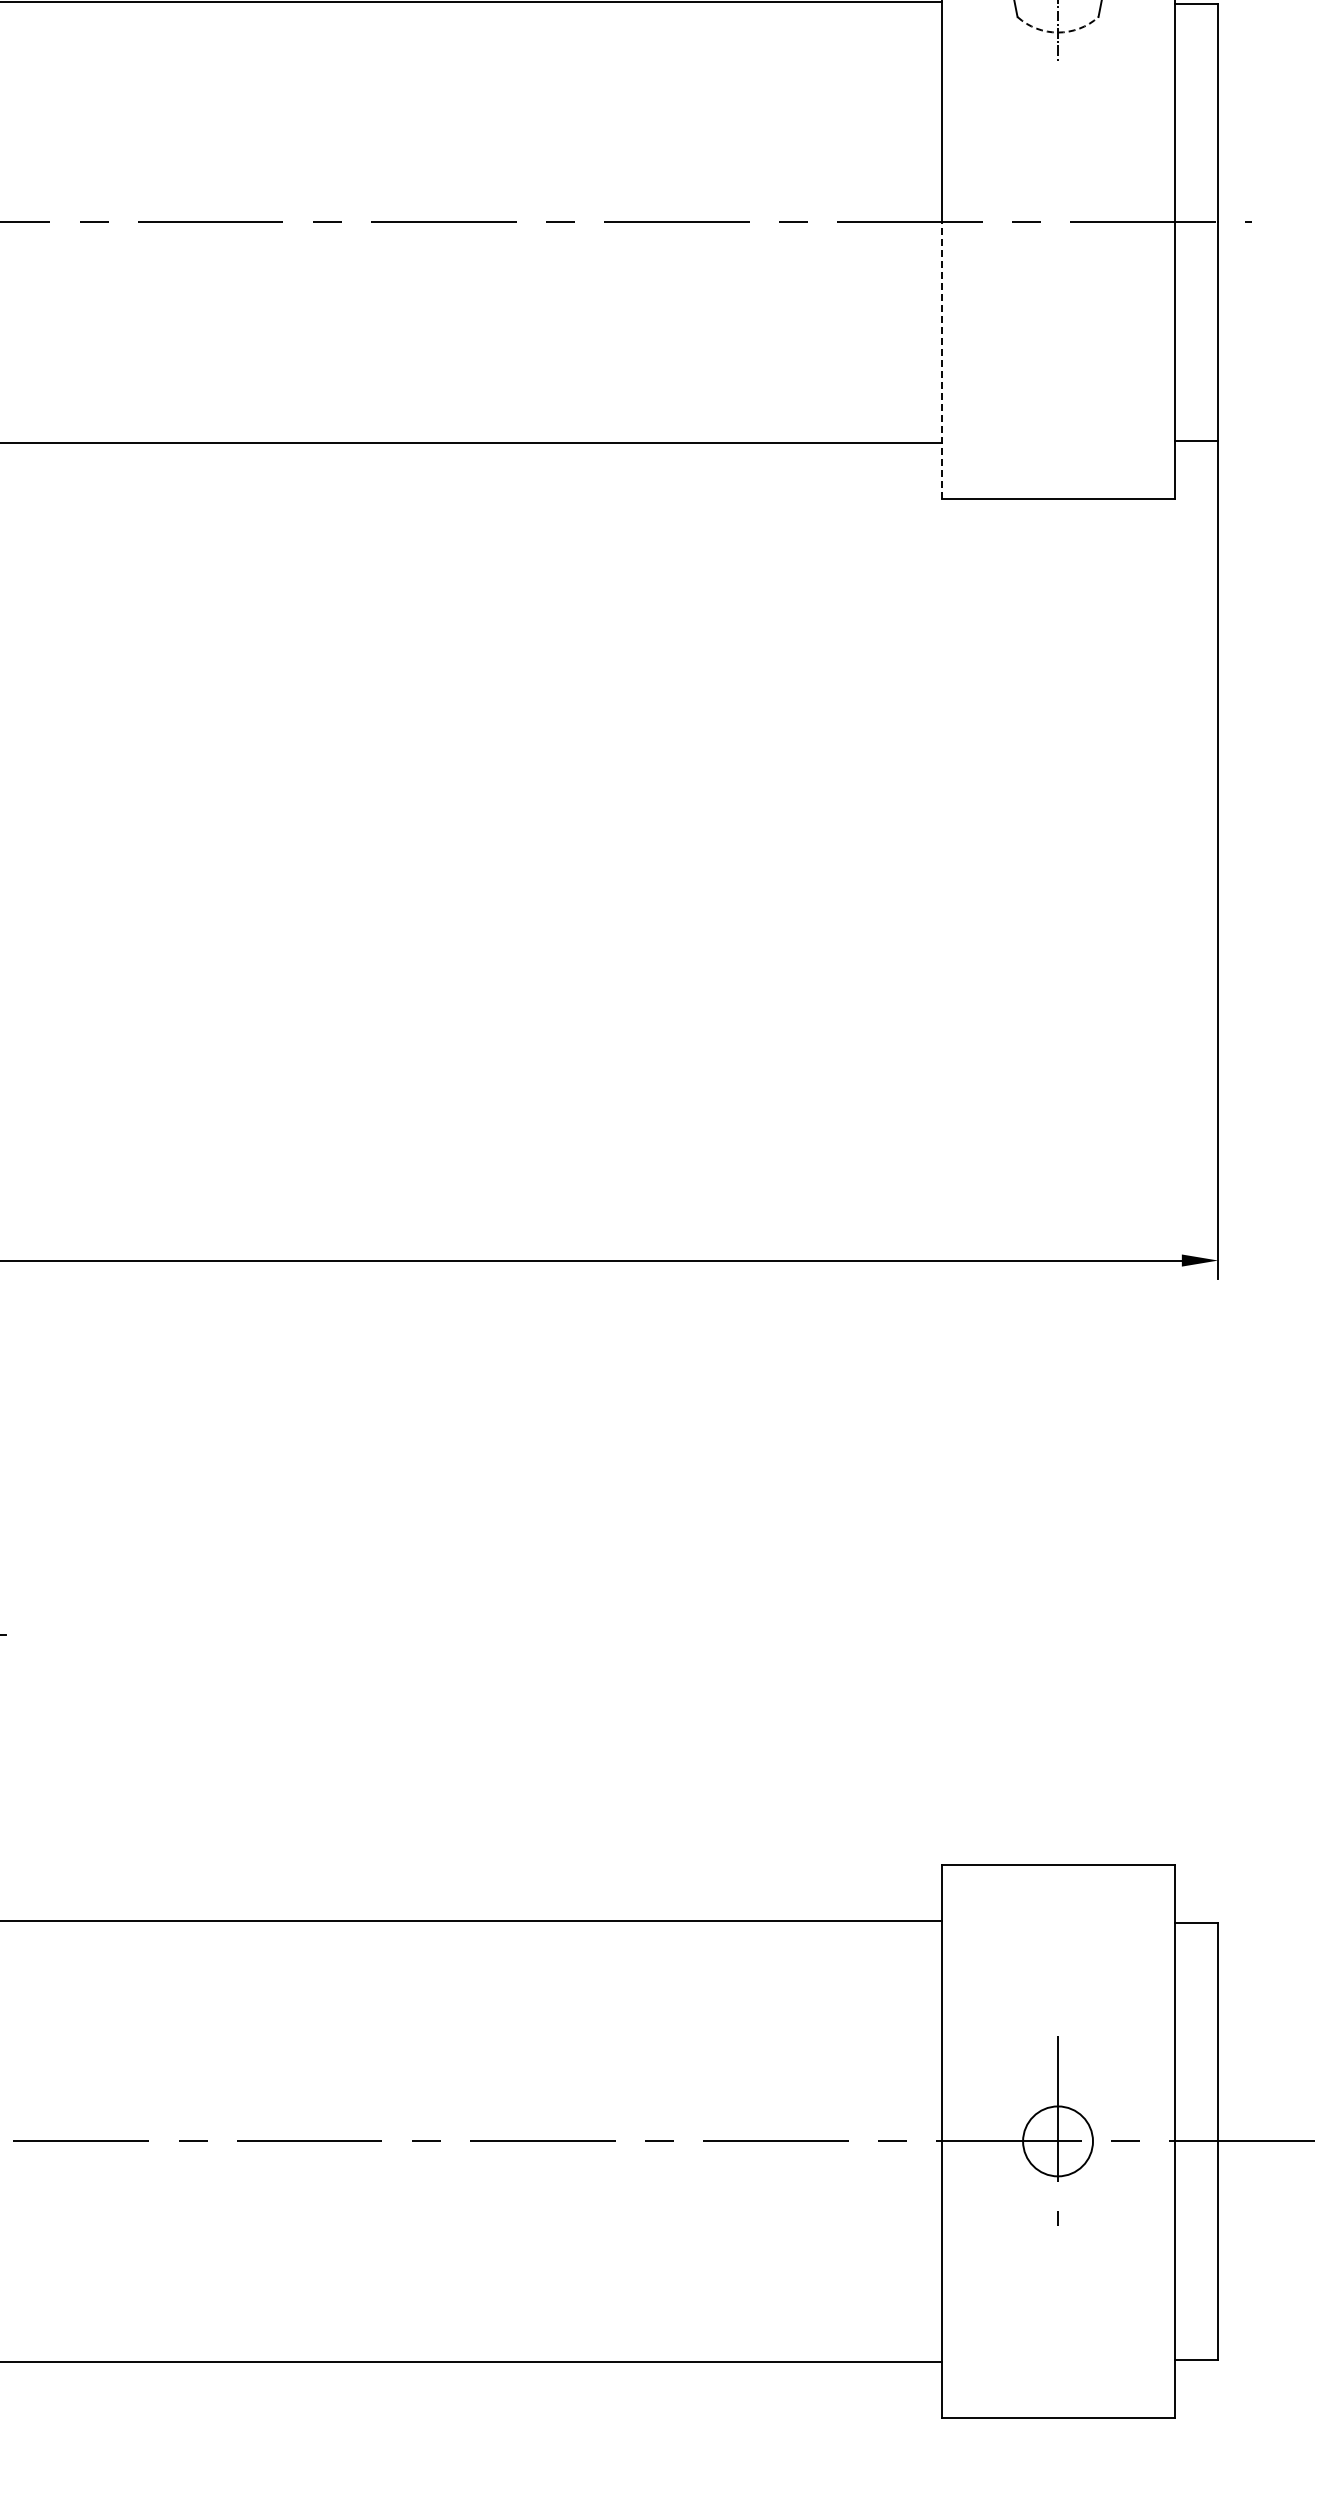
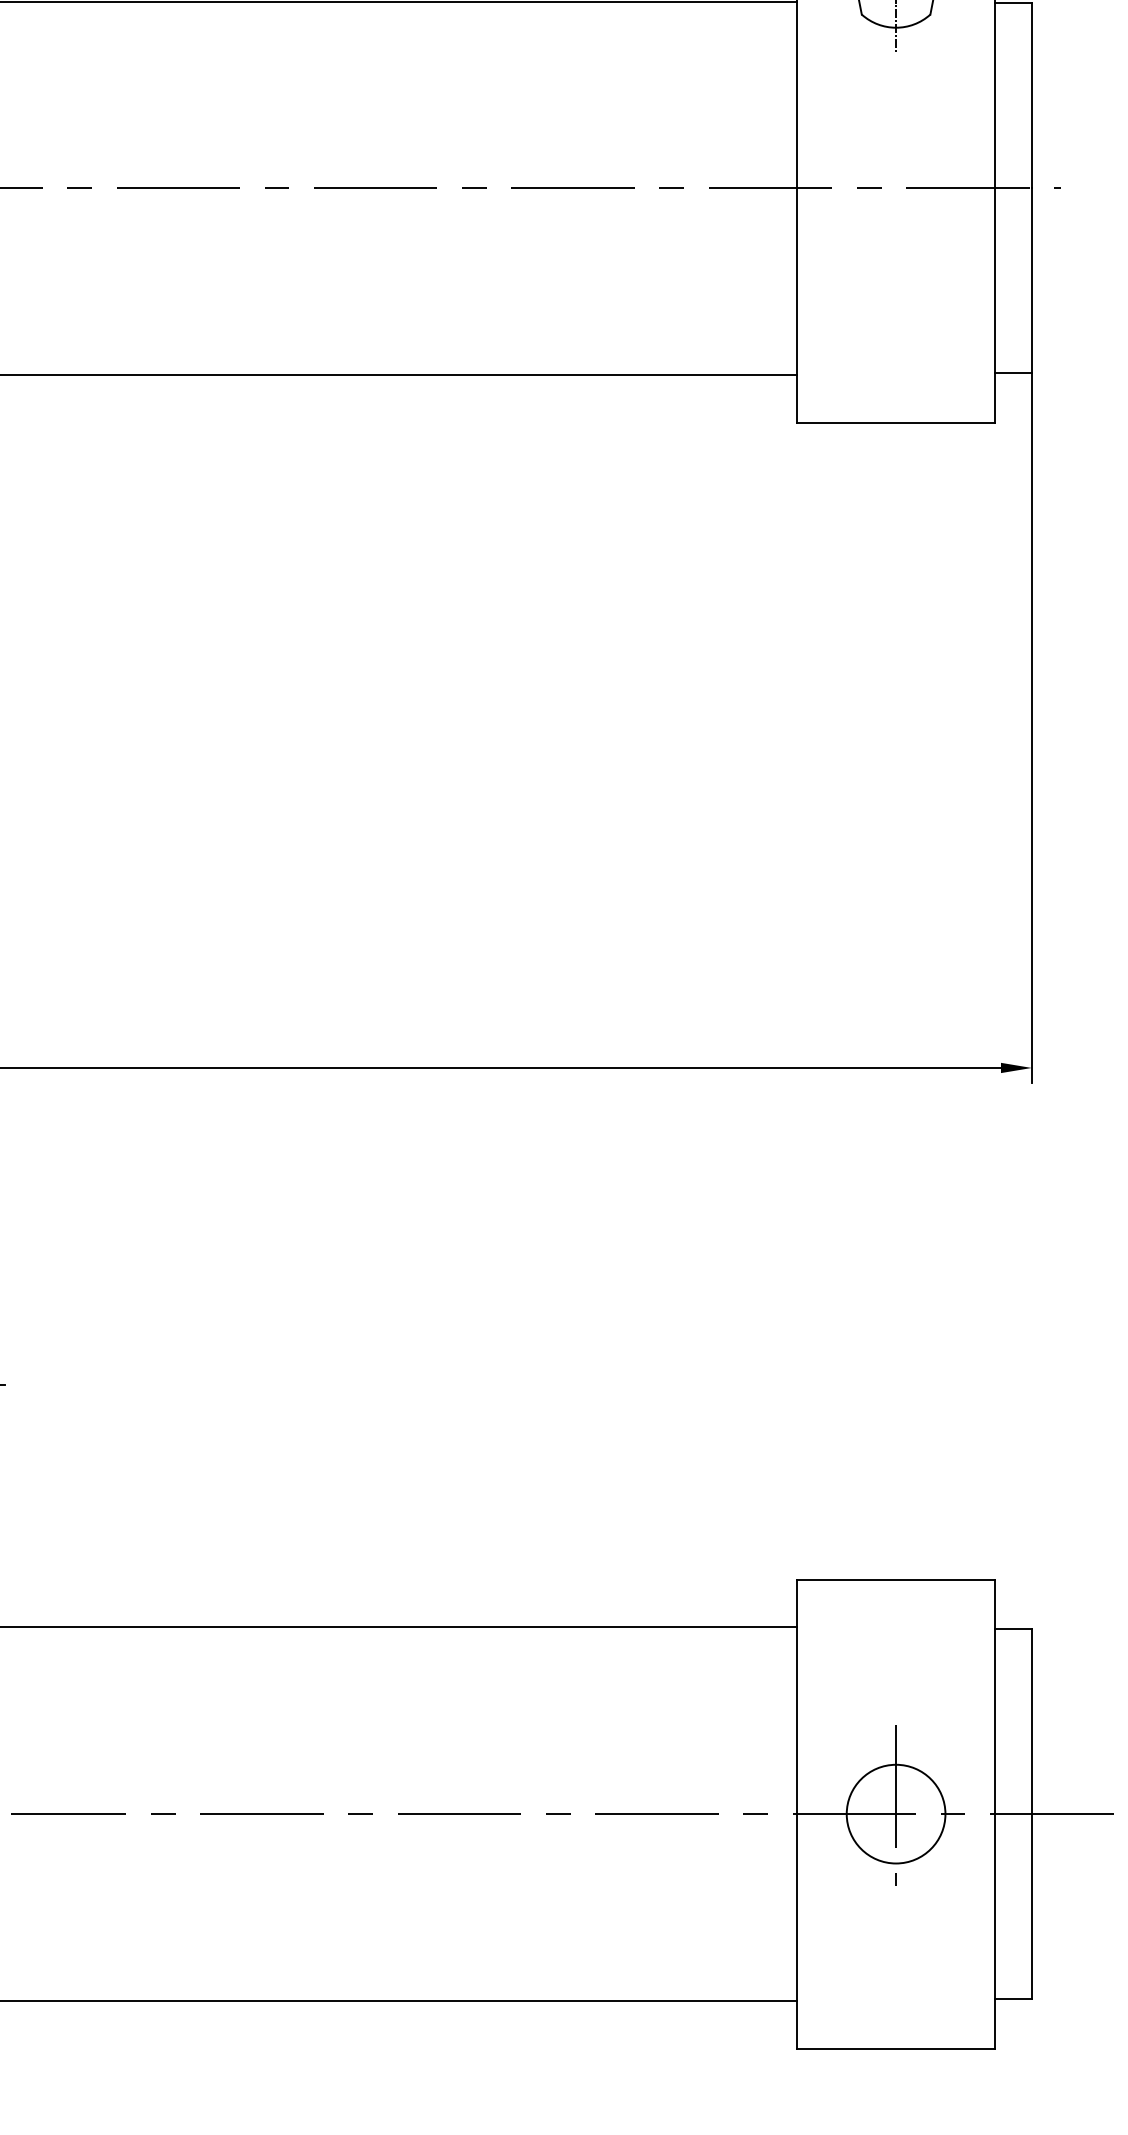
arc: (1058, 32) -> (896, 27), dashed -> solid
line: (941, 360) -> (797, 305), dashed -> solid
circle: (1057, 2141) -> (895, 1814), size x1.67

